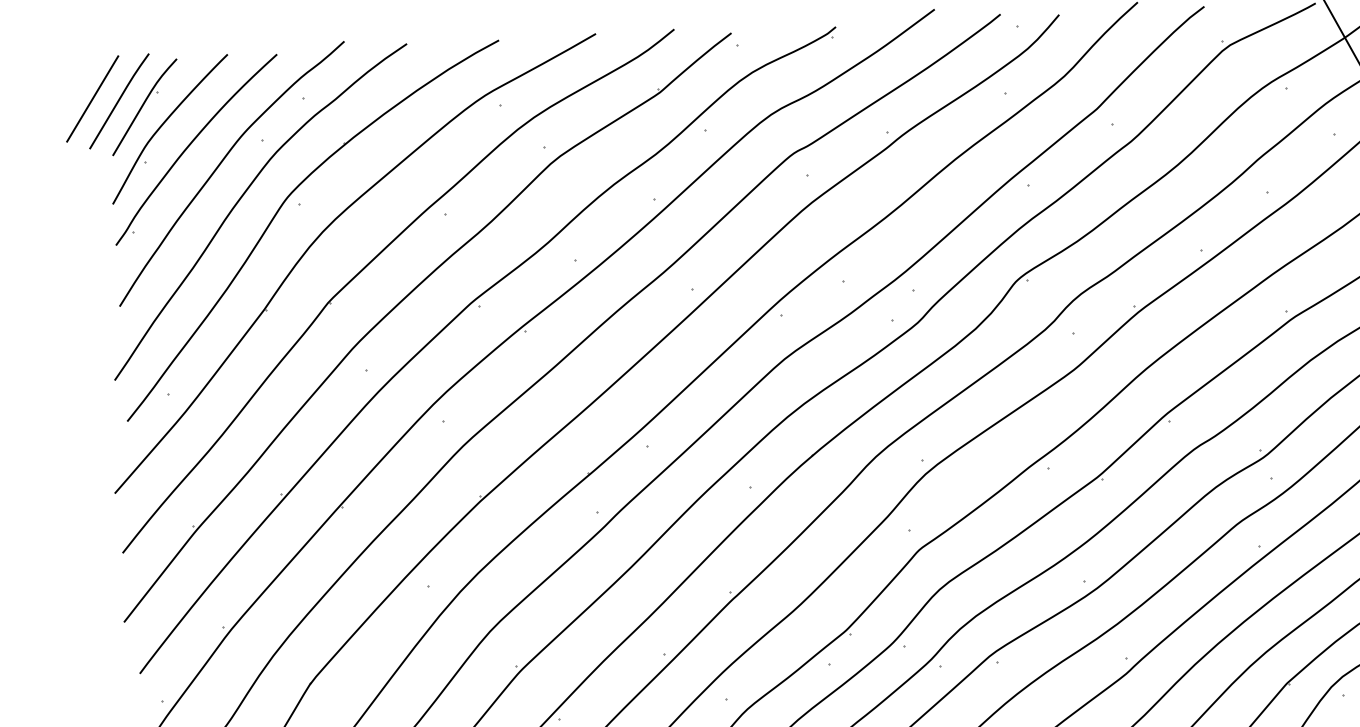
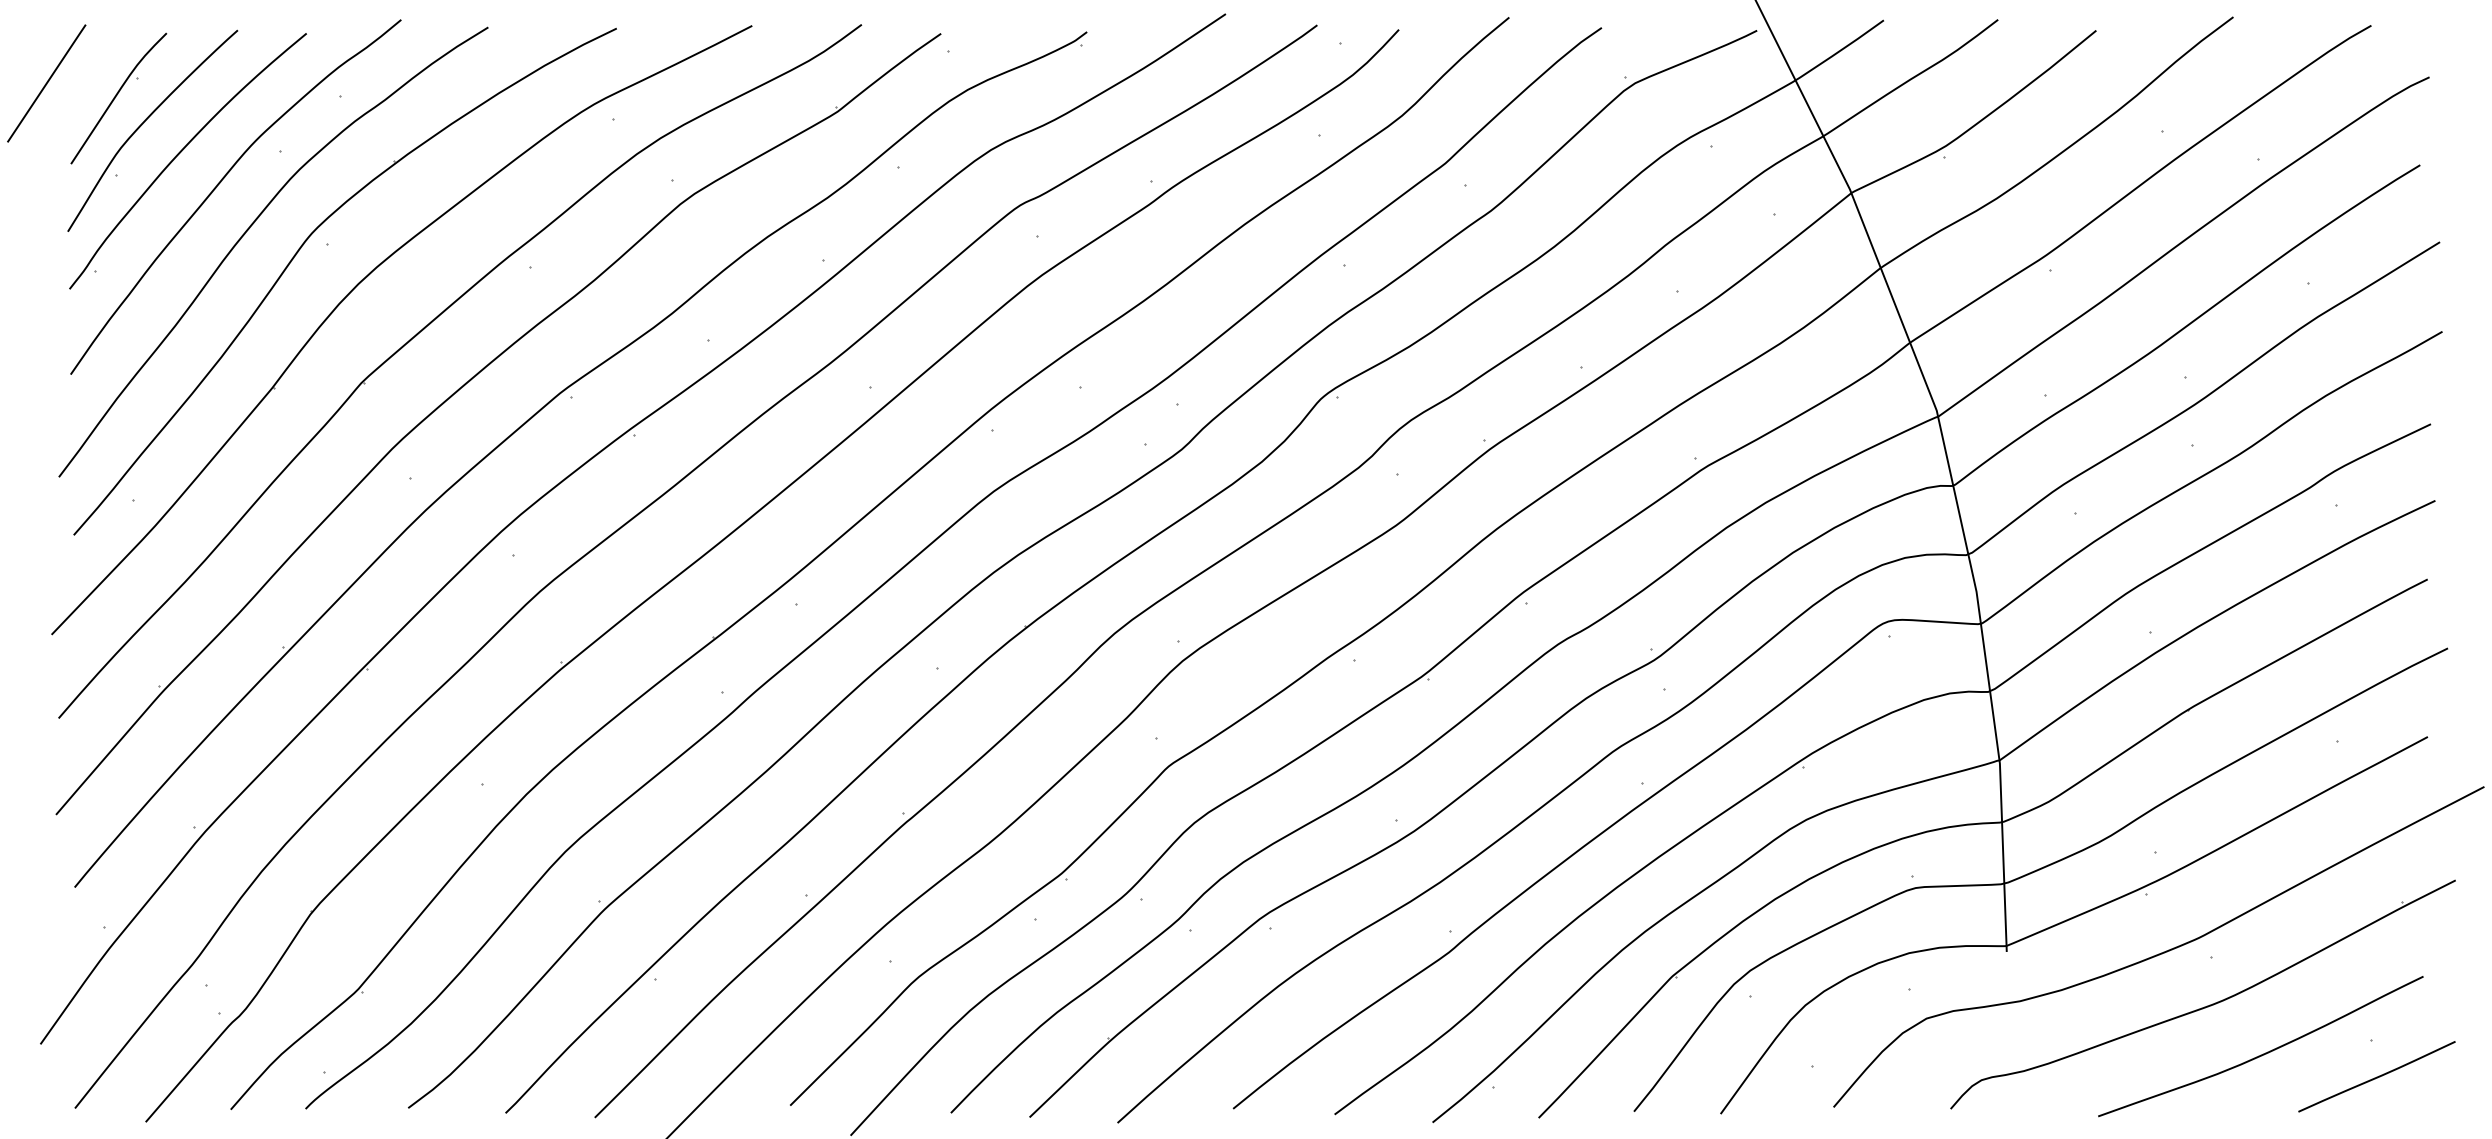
line: (119, 101) -> (83, 88), removed

